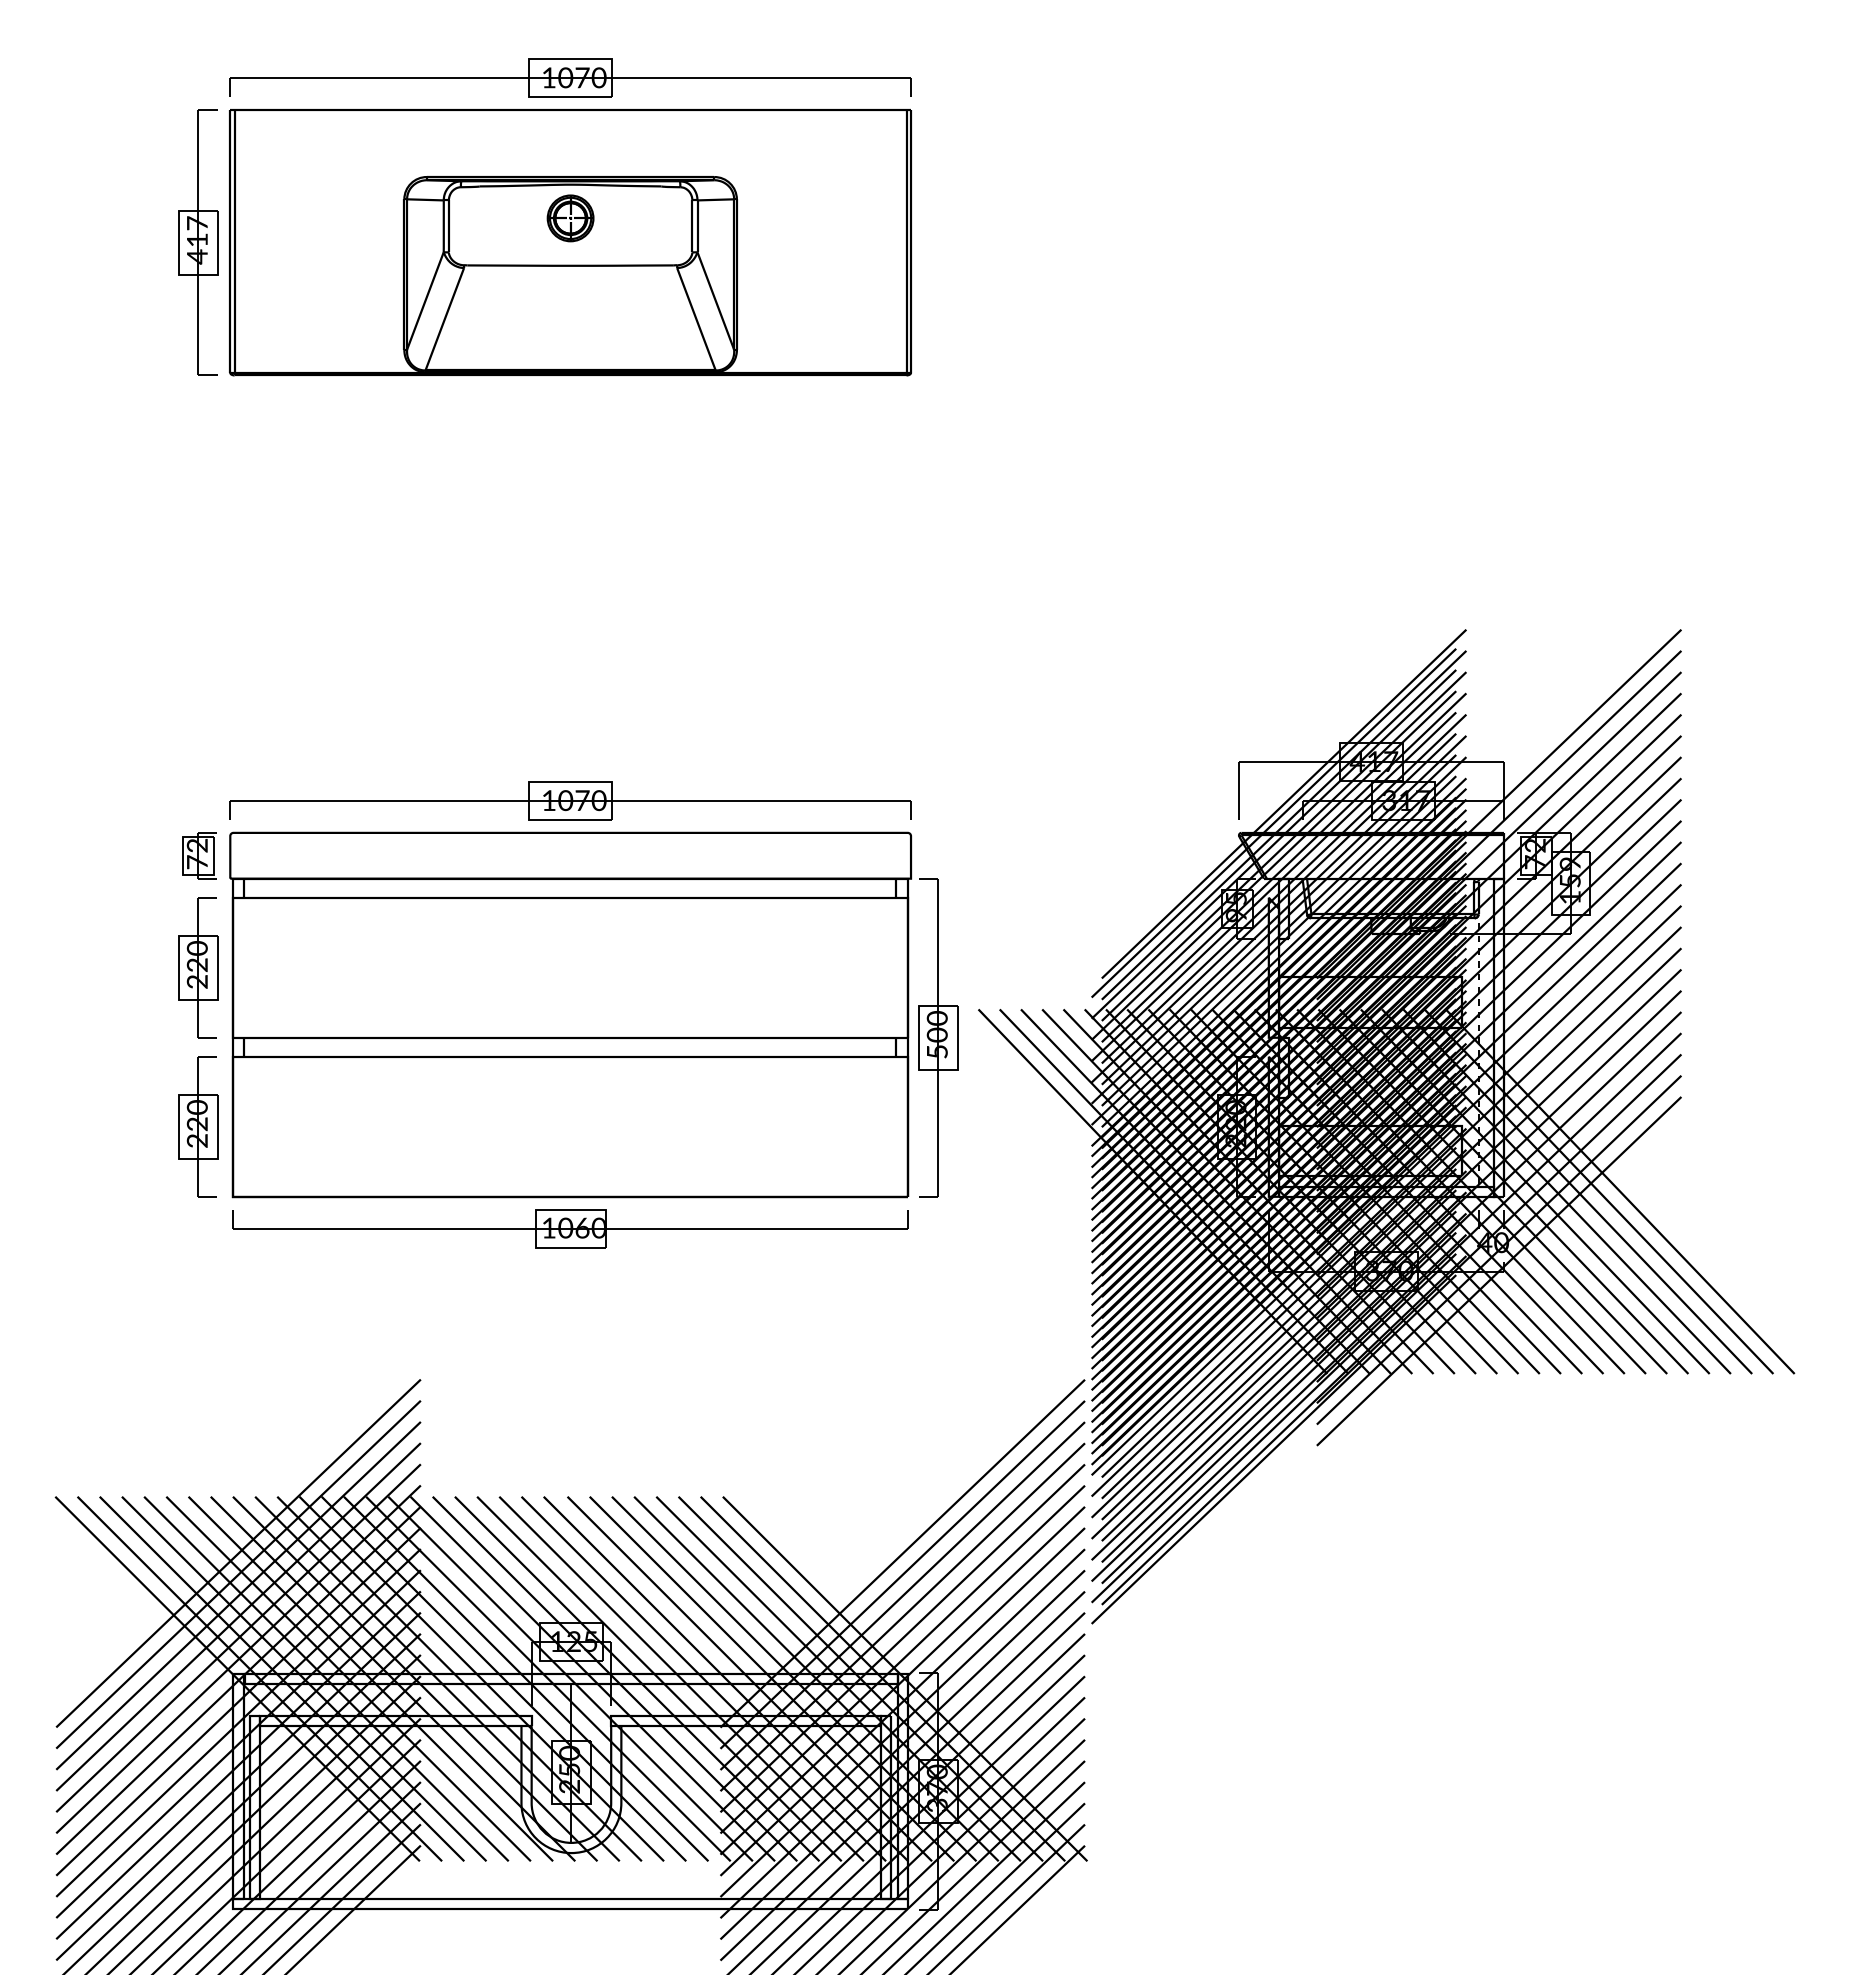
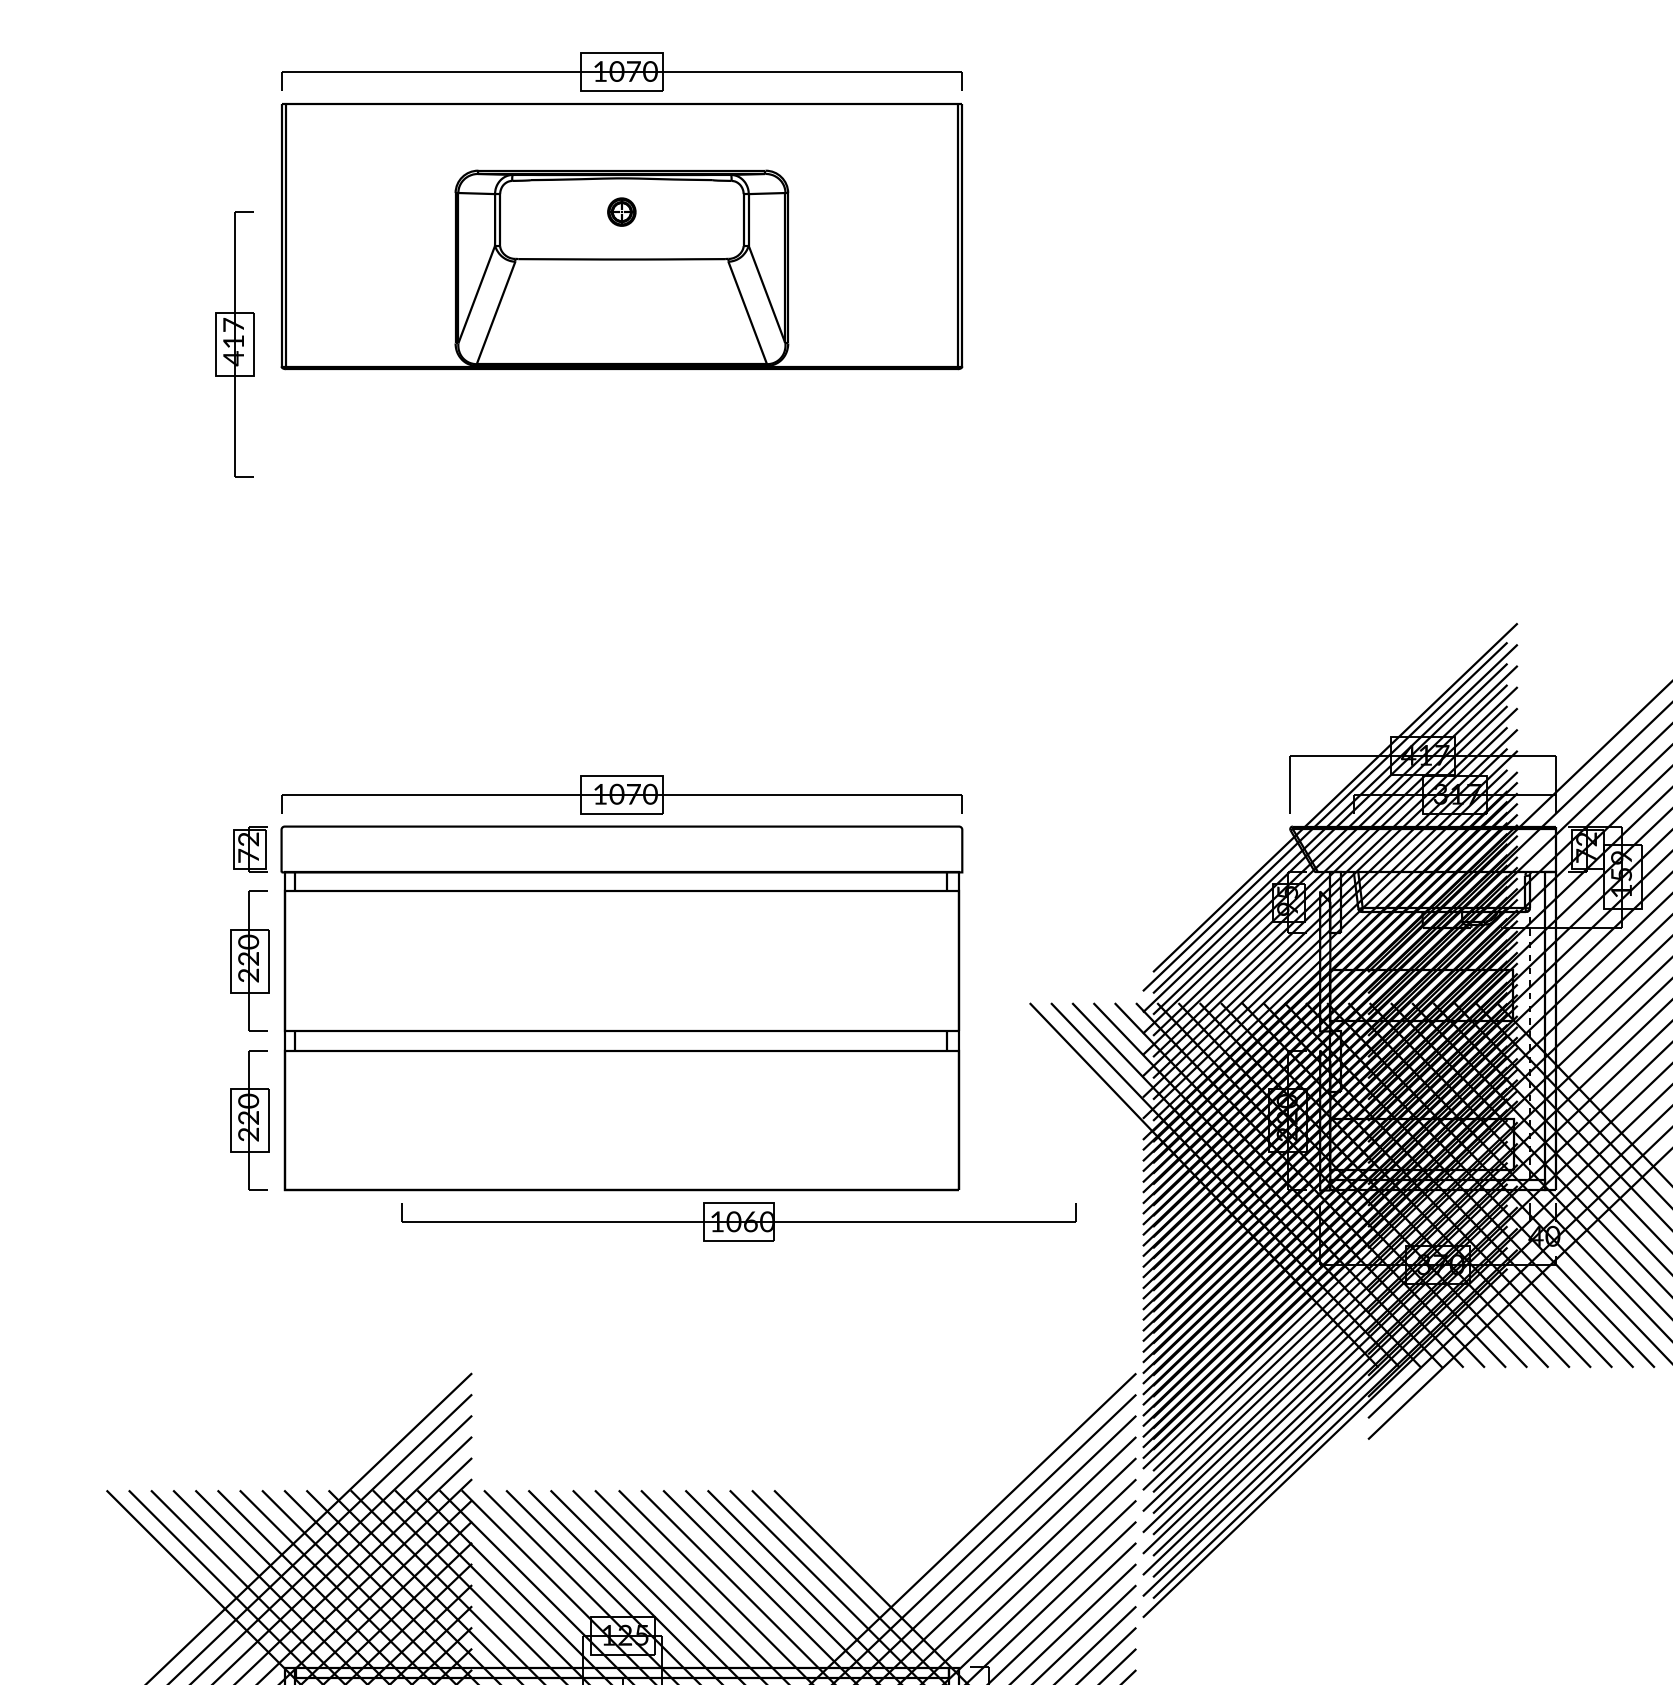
part: (570, 218) -> (621, 212), size x0.6
part: (198, 242) -> (234, 344), moved
part: (938, 1037) -> (989, 1031), removed
part: (570, 1228) -> (738, 1222), moved

